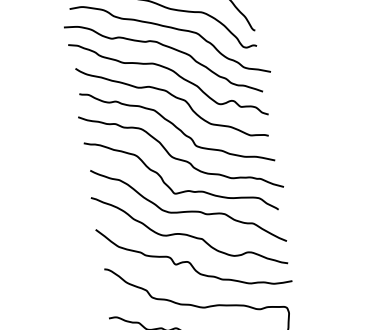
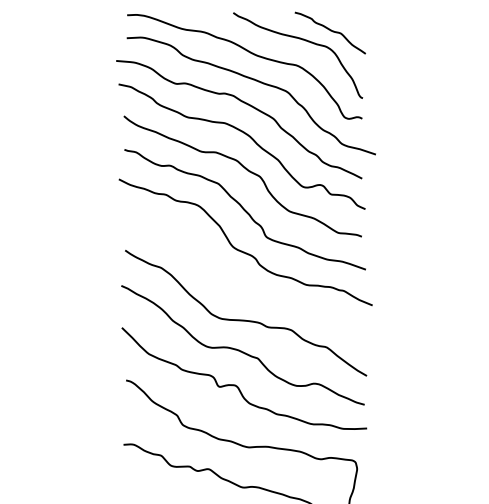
curve: (183, 191) -> (241, 293), removed

